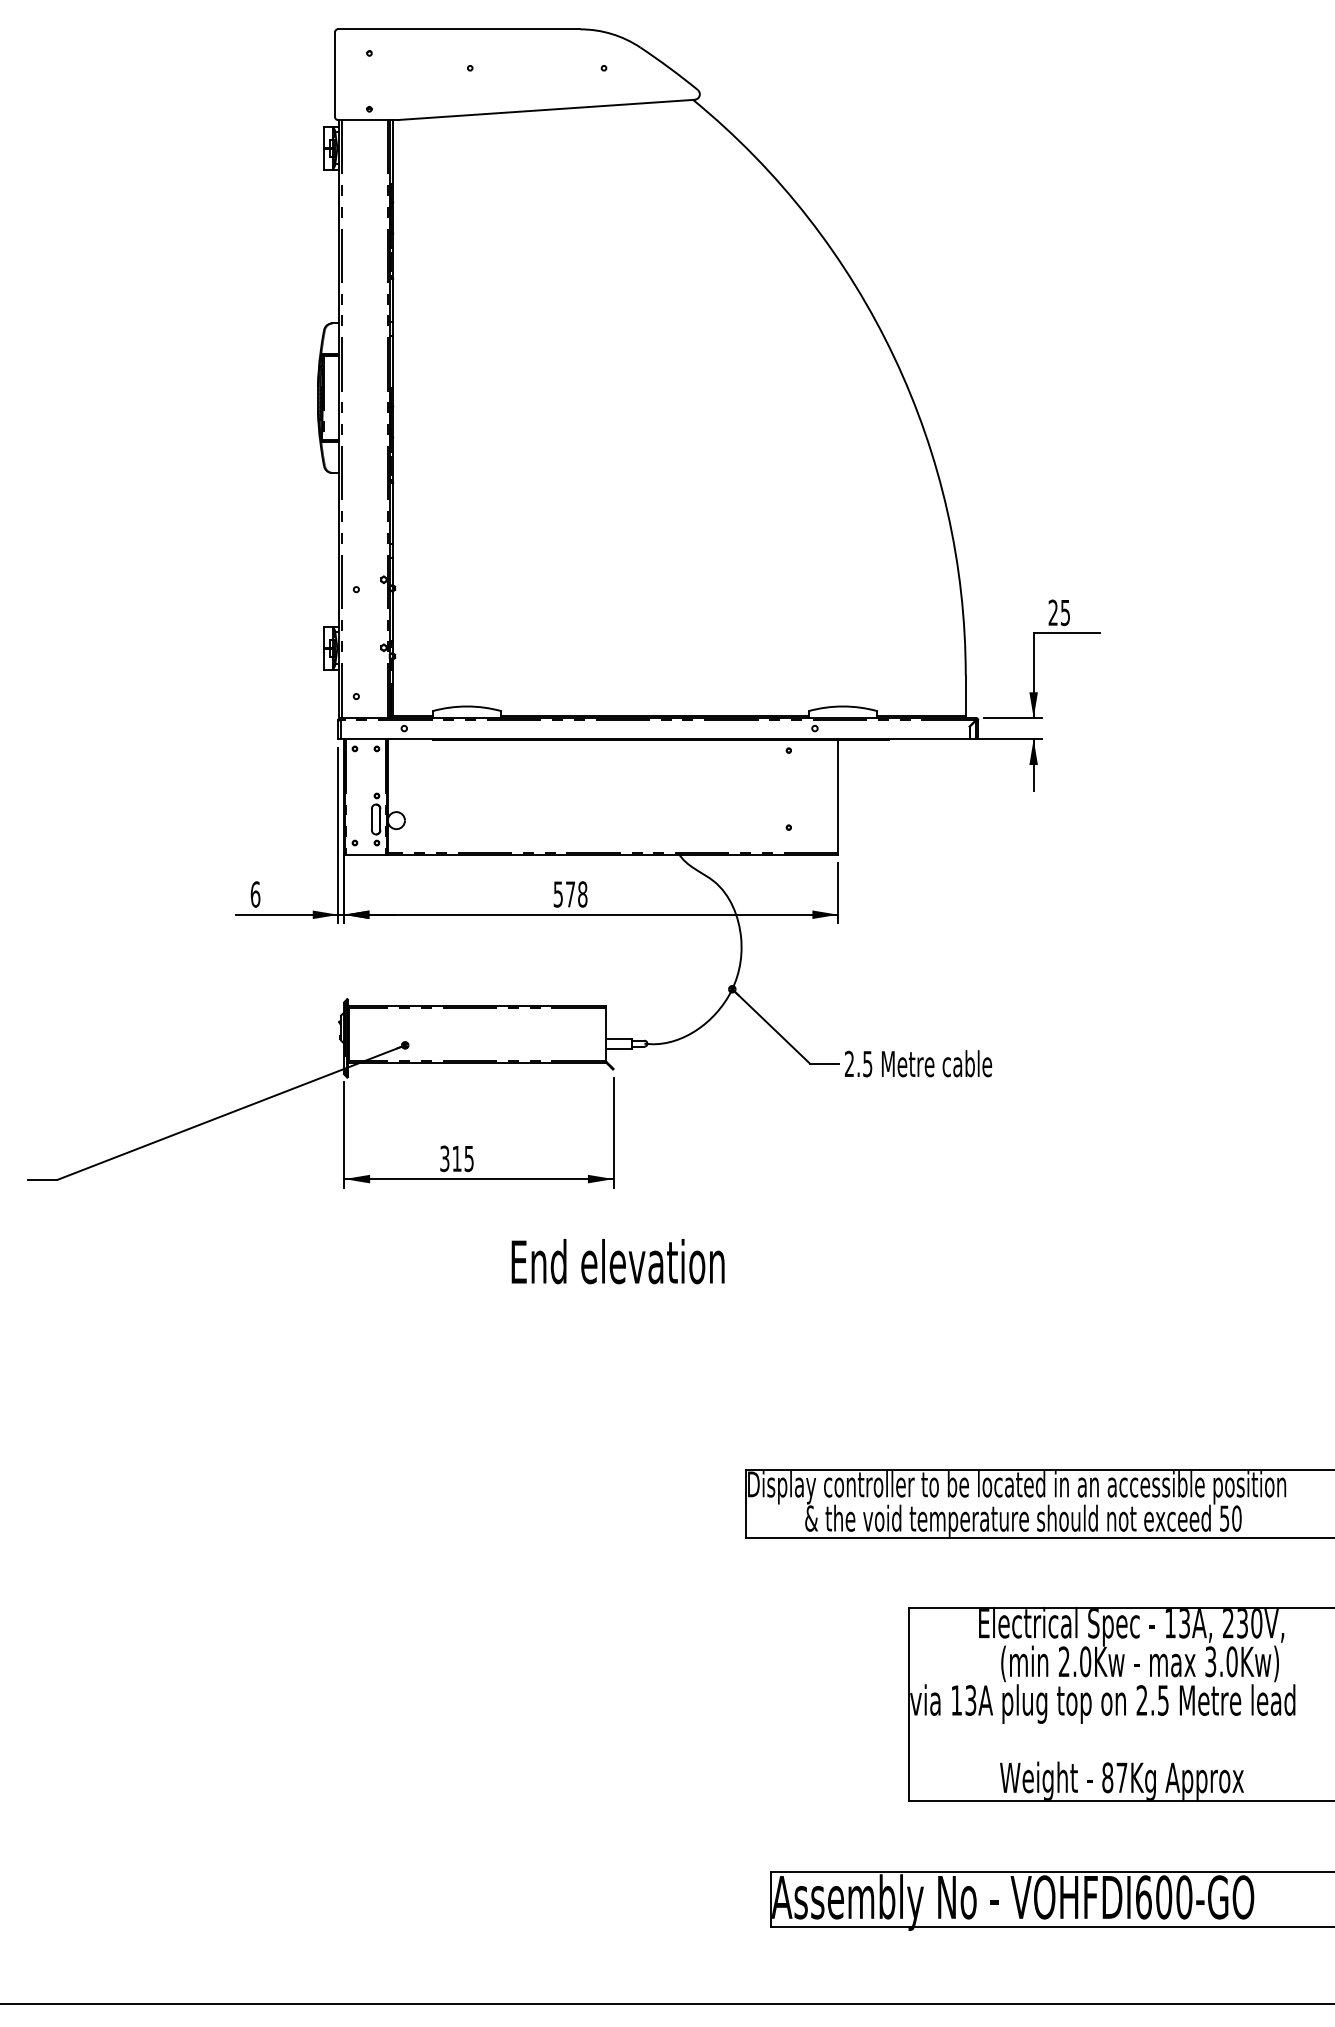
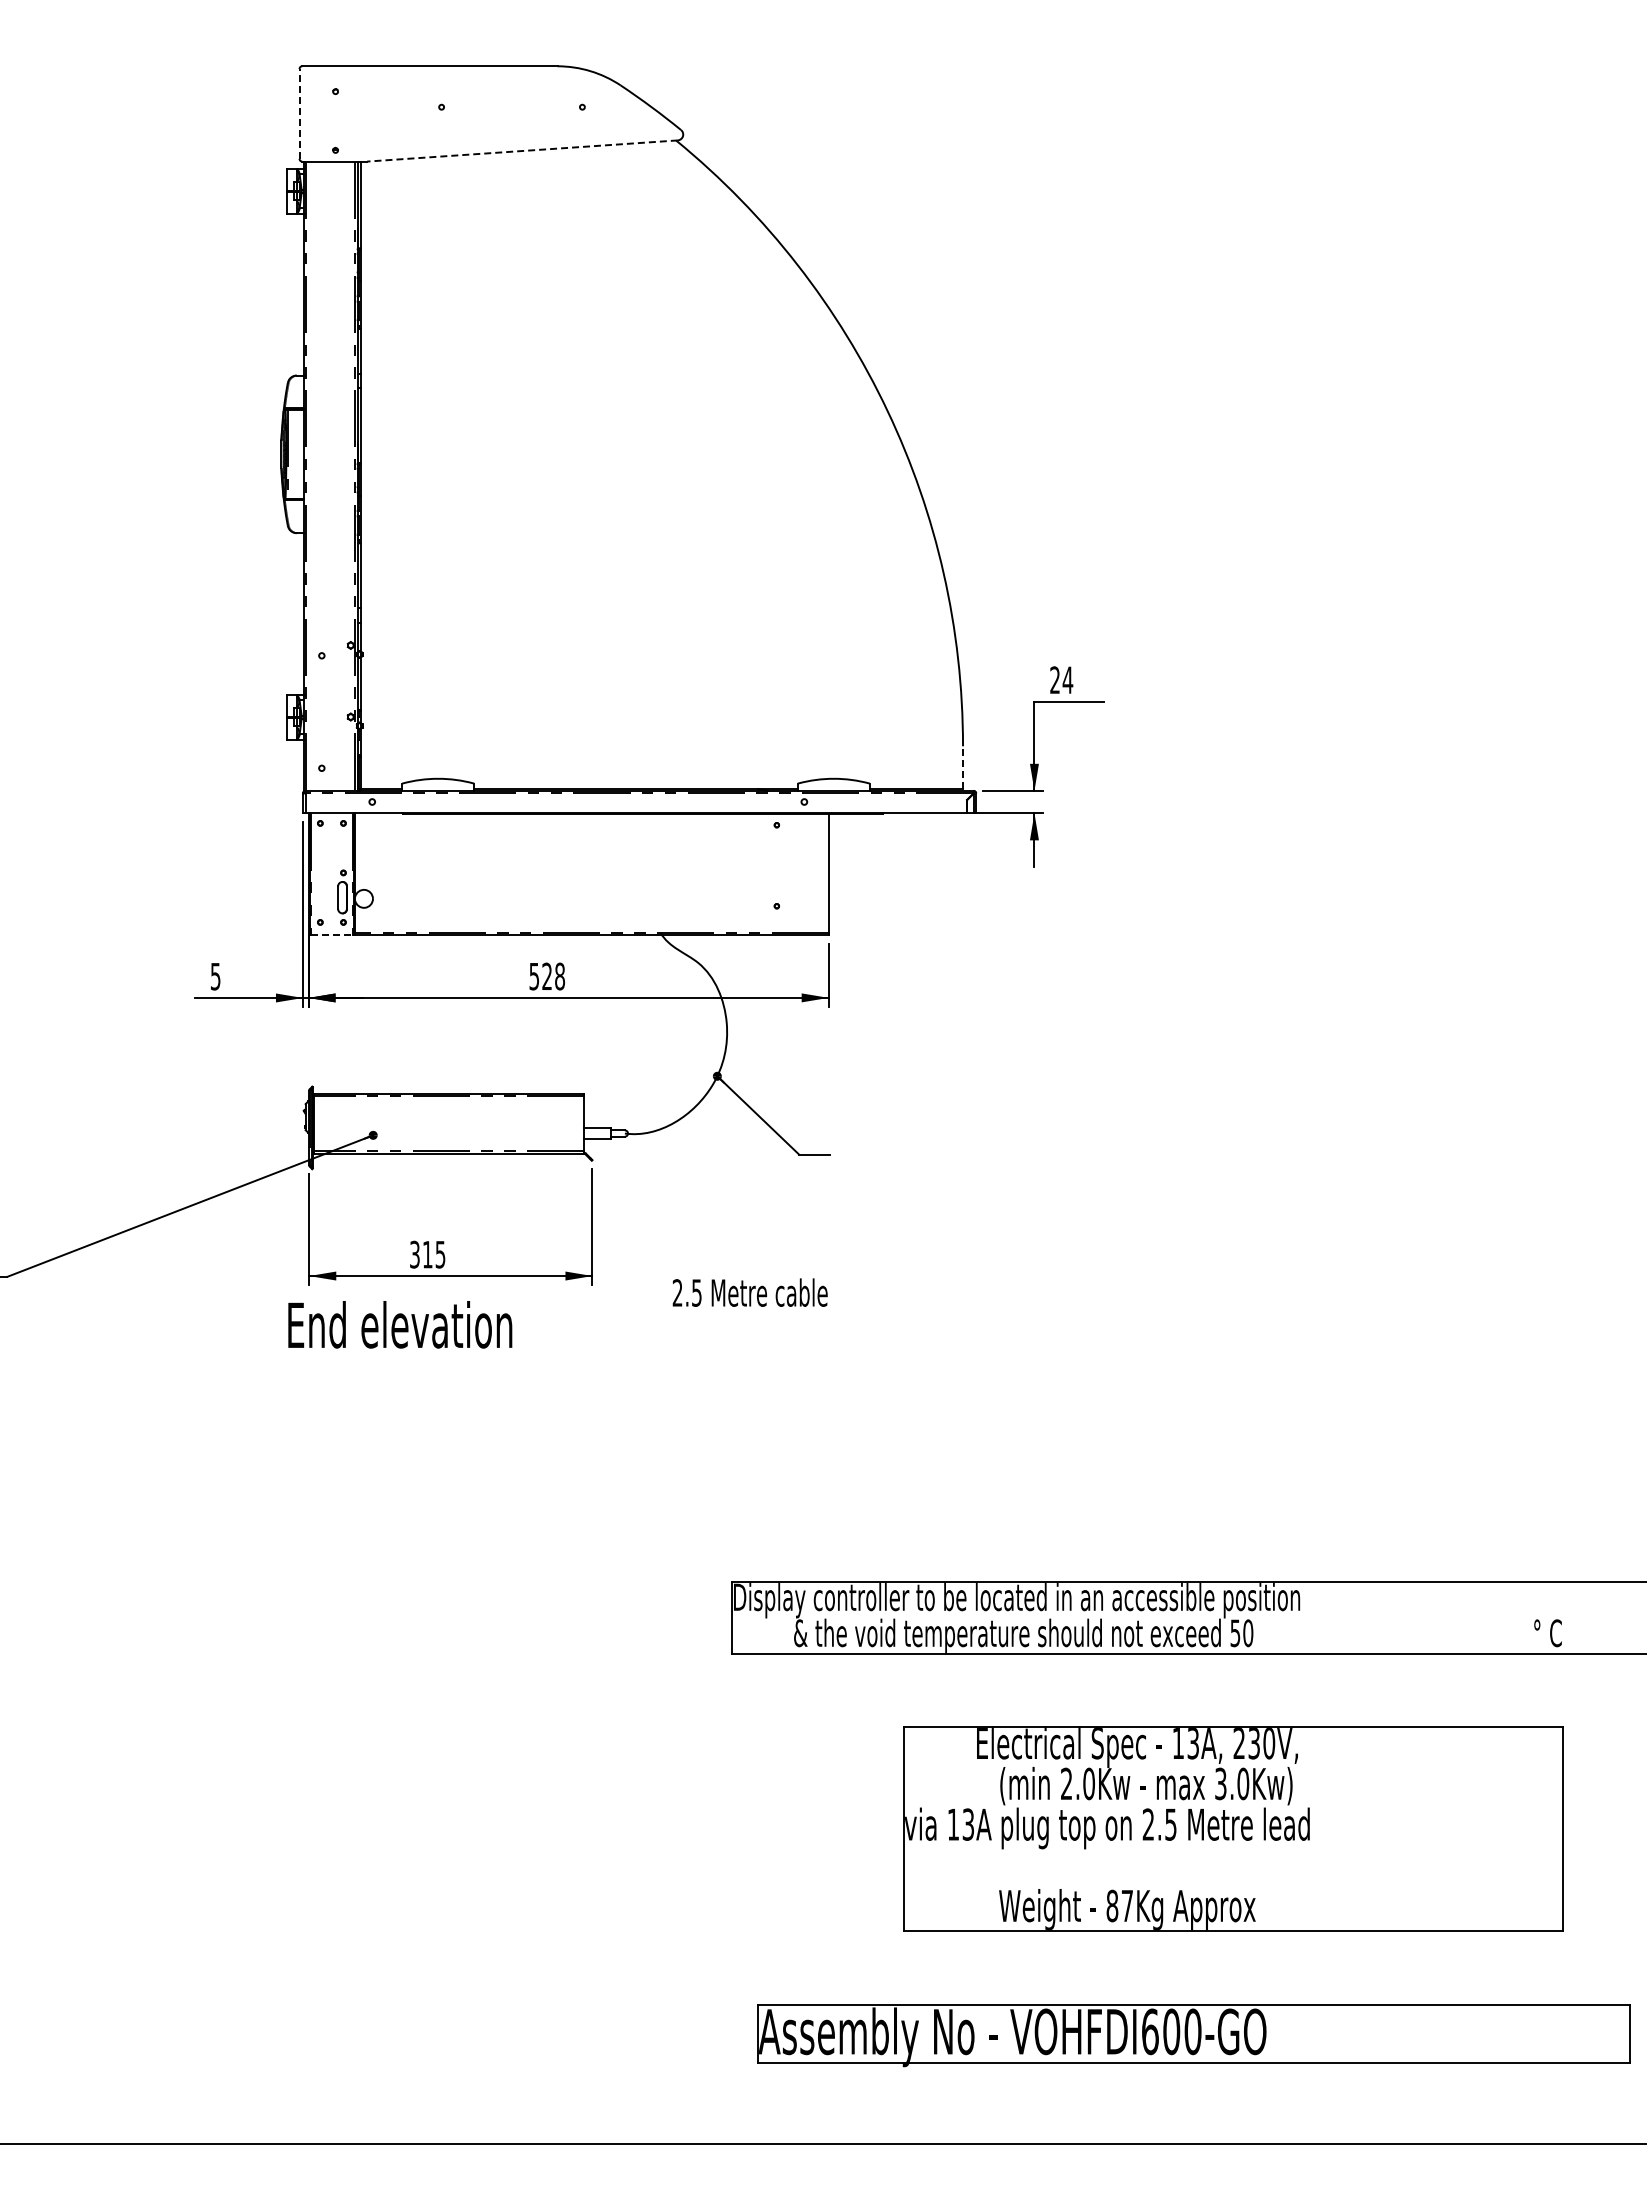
line: (335, 74) -> (299, 113), solid -> dashed
line: (547, 110) -> (522, 151), solid -> dashed
text: (1065, 613) -> (1067, 680), 25 -> 24
line: (966, 695) -> (963, 767), solid -> dashed
line: (365, 854) -> (331, 934), solid -> dashed
text: (569, 893) -> (546, 975), 578 -> 528
text: (255, 894) -> (215, 976), 6 -> 5
text: (917, 1063) -> (749, 1292), moved
text: (618, 1261) -> (400, 1324), moved

